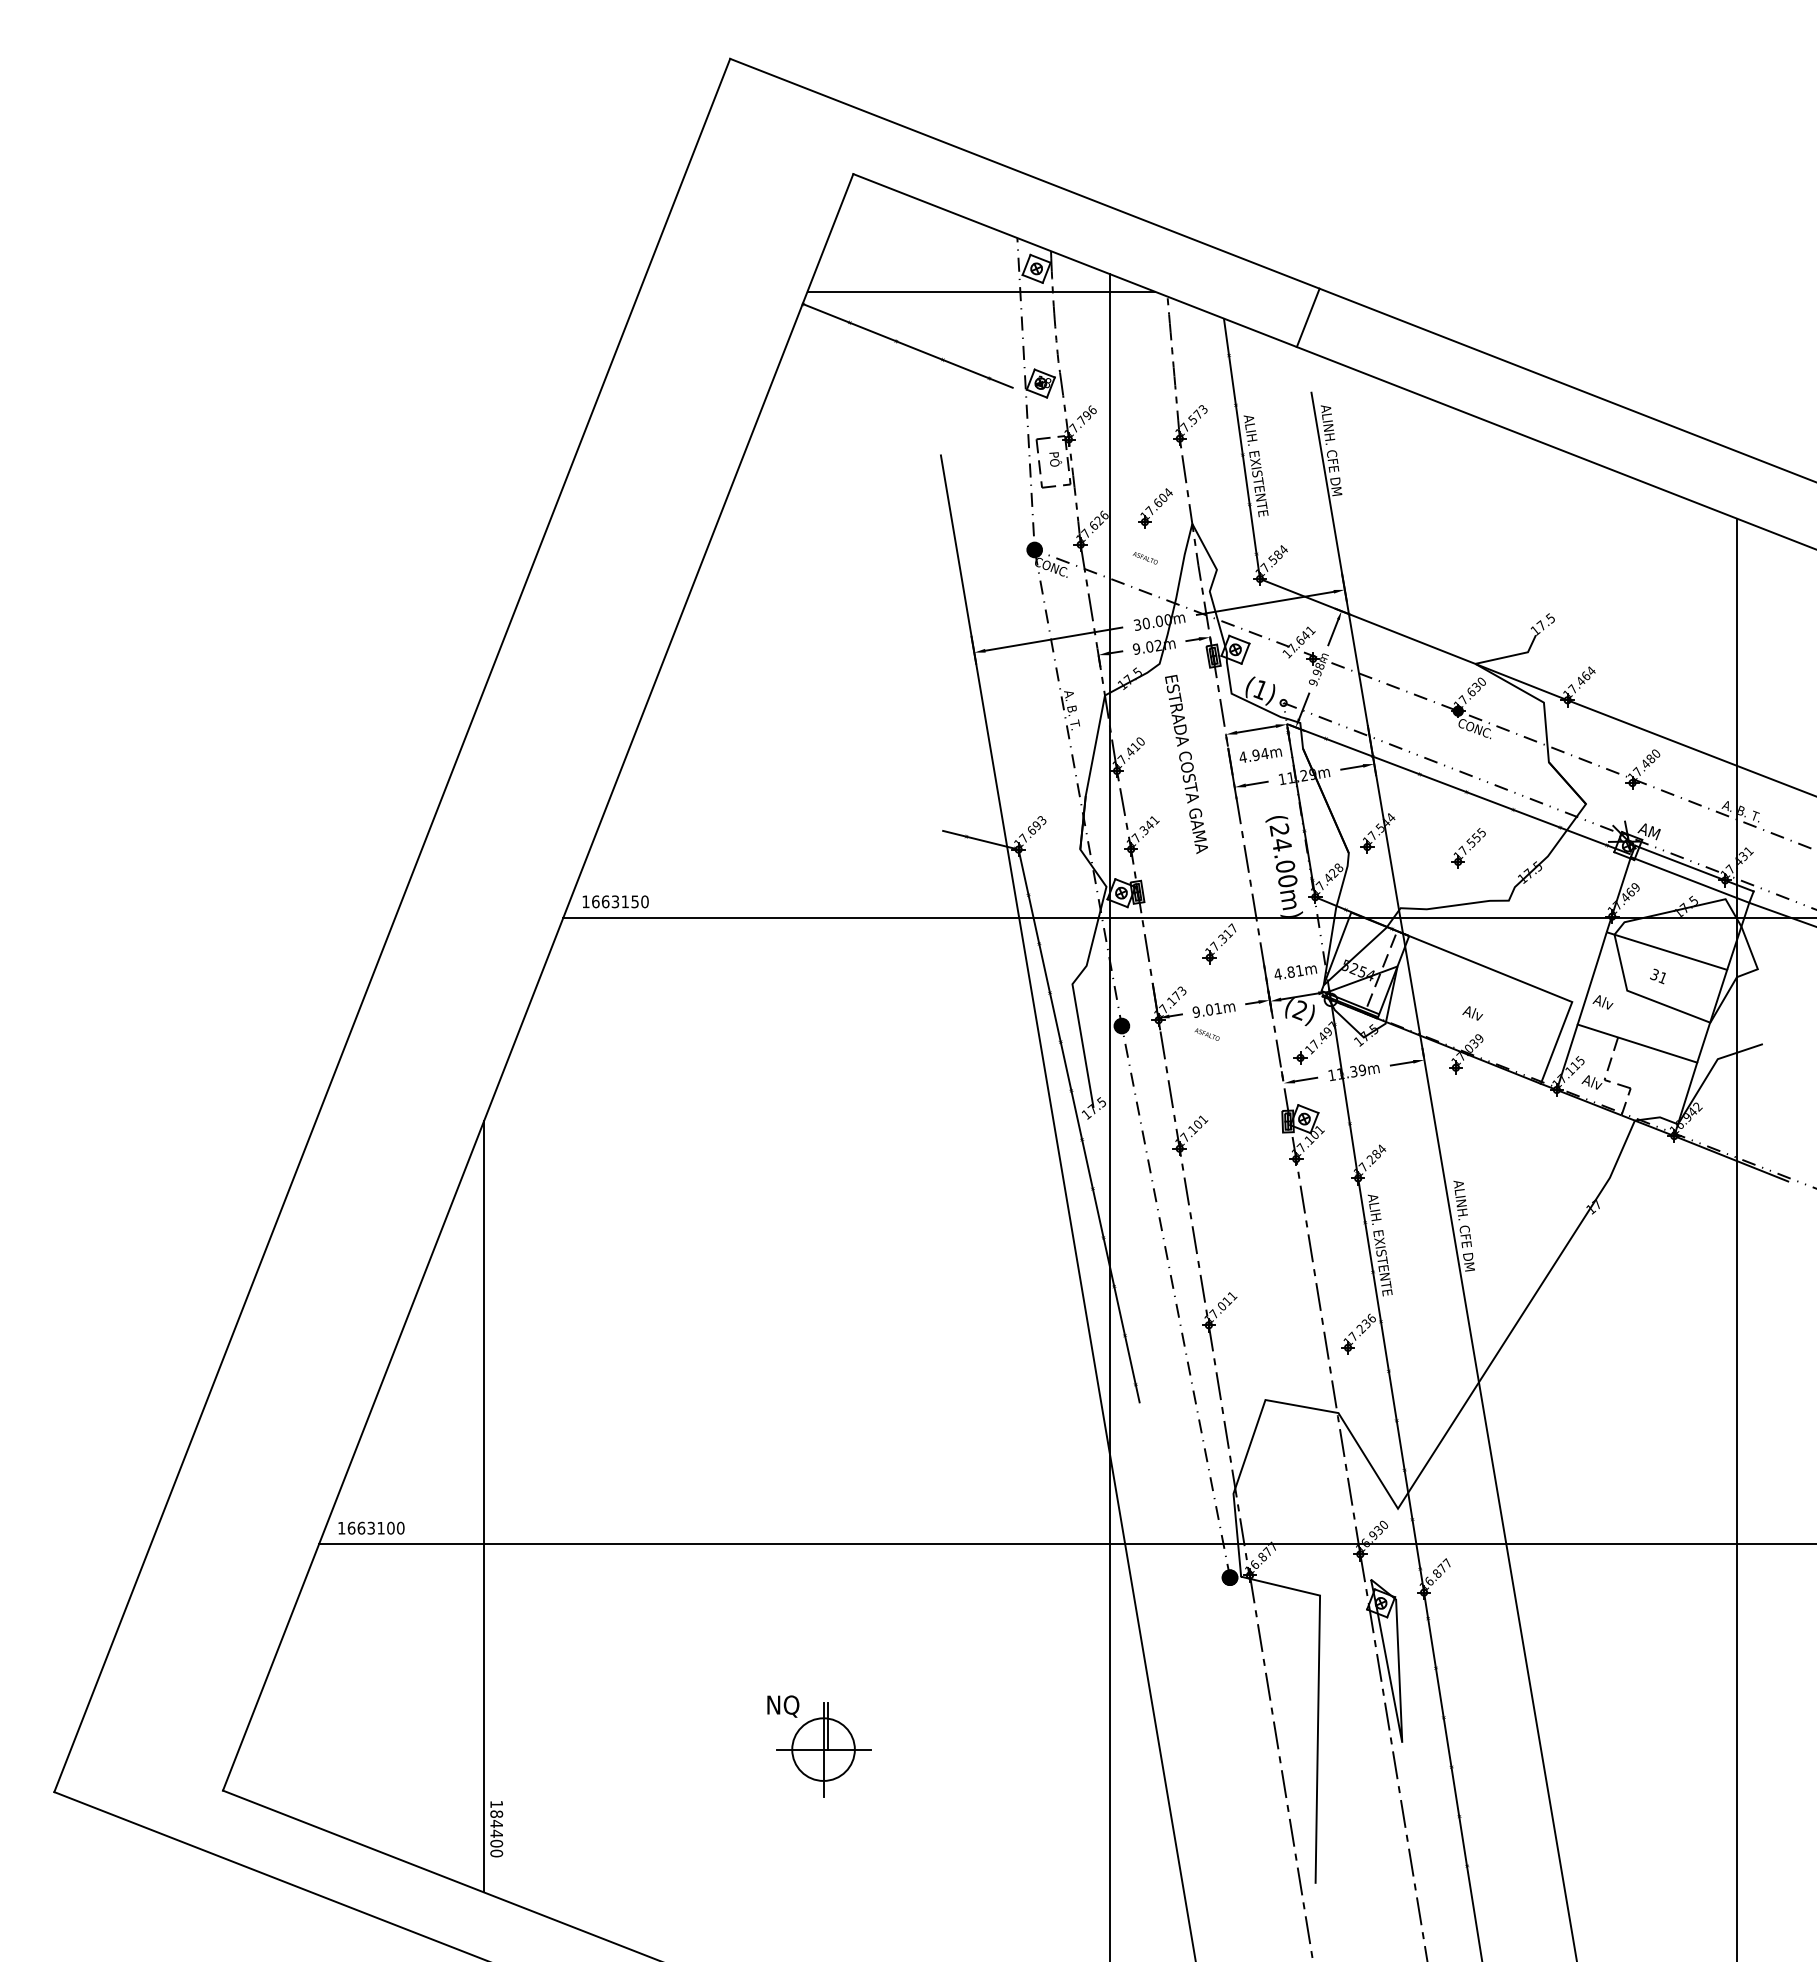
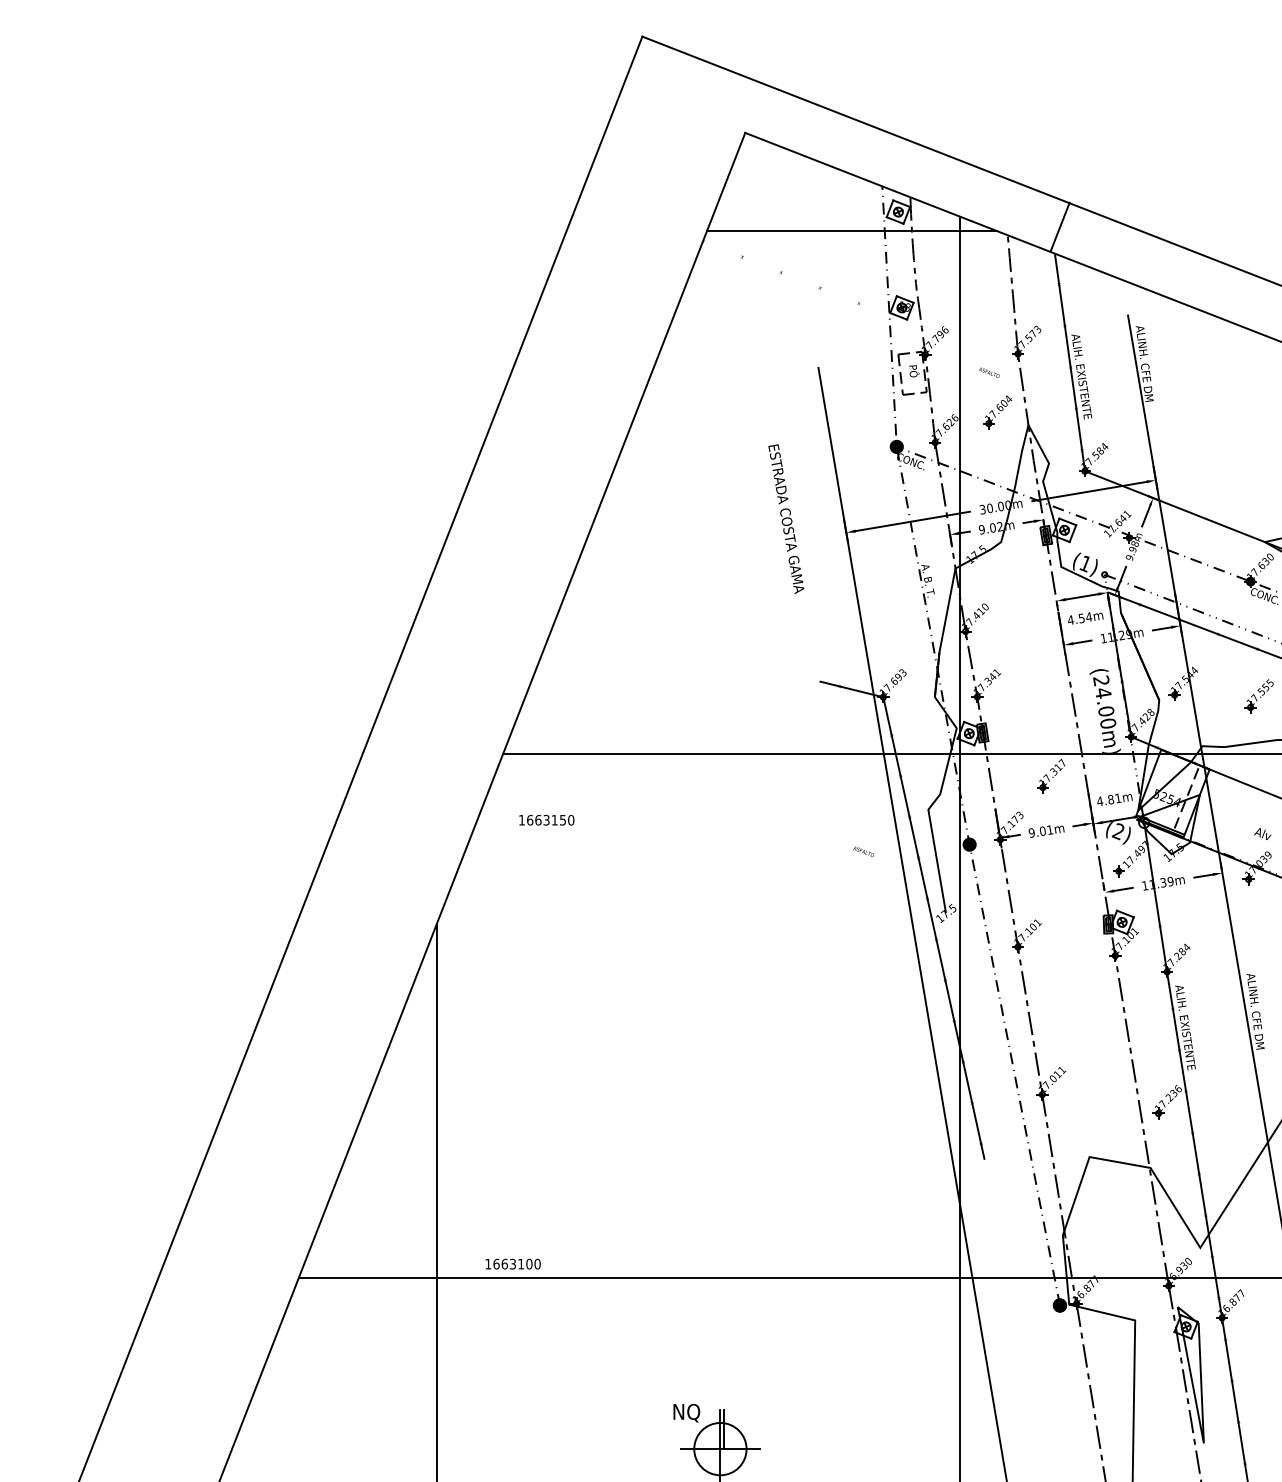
line: (1307, 317) -> (1059, 226), moved
line: (907, 345) -> (790, 276), removed
text: (1144, 558) -> (988, 373), moved
text: (1255, 754) -> (1081, 617), 4.94m -> 4.54m
text: (1186, 764) -> (786, 519), moved
text: (615, 901) -> (546, 819), moved
text: (1206, 1034) -> (863, 851), moved
text: (371, 1527) -> (513, 1263), moved

